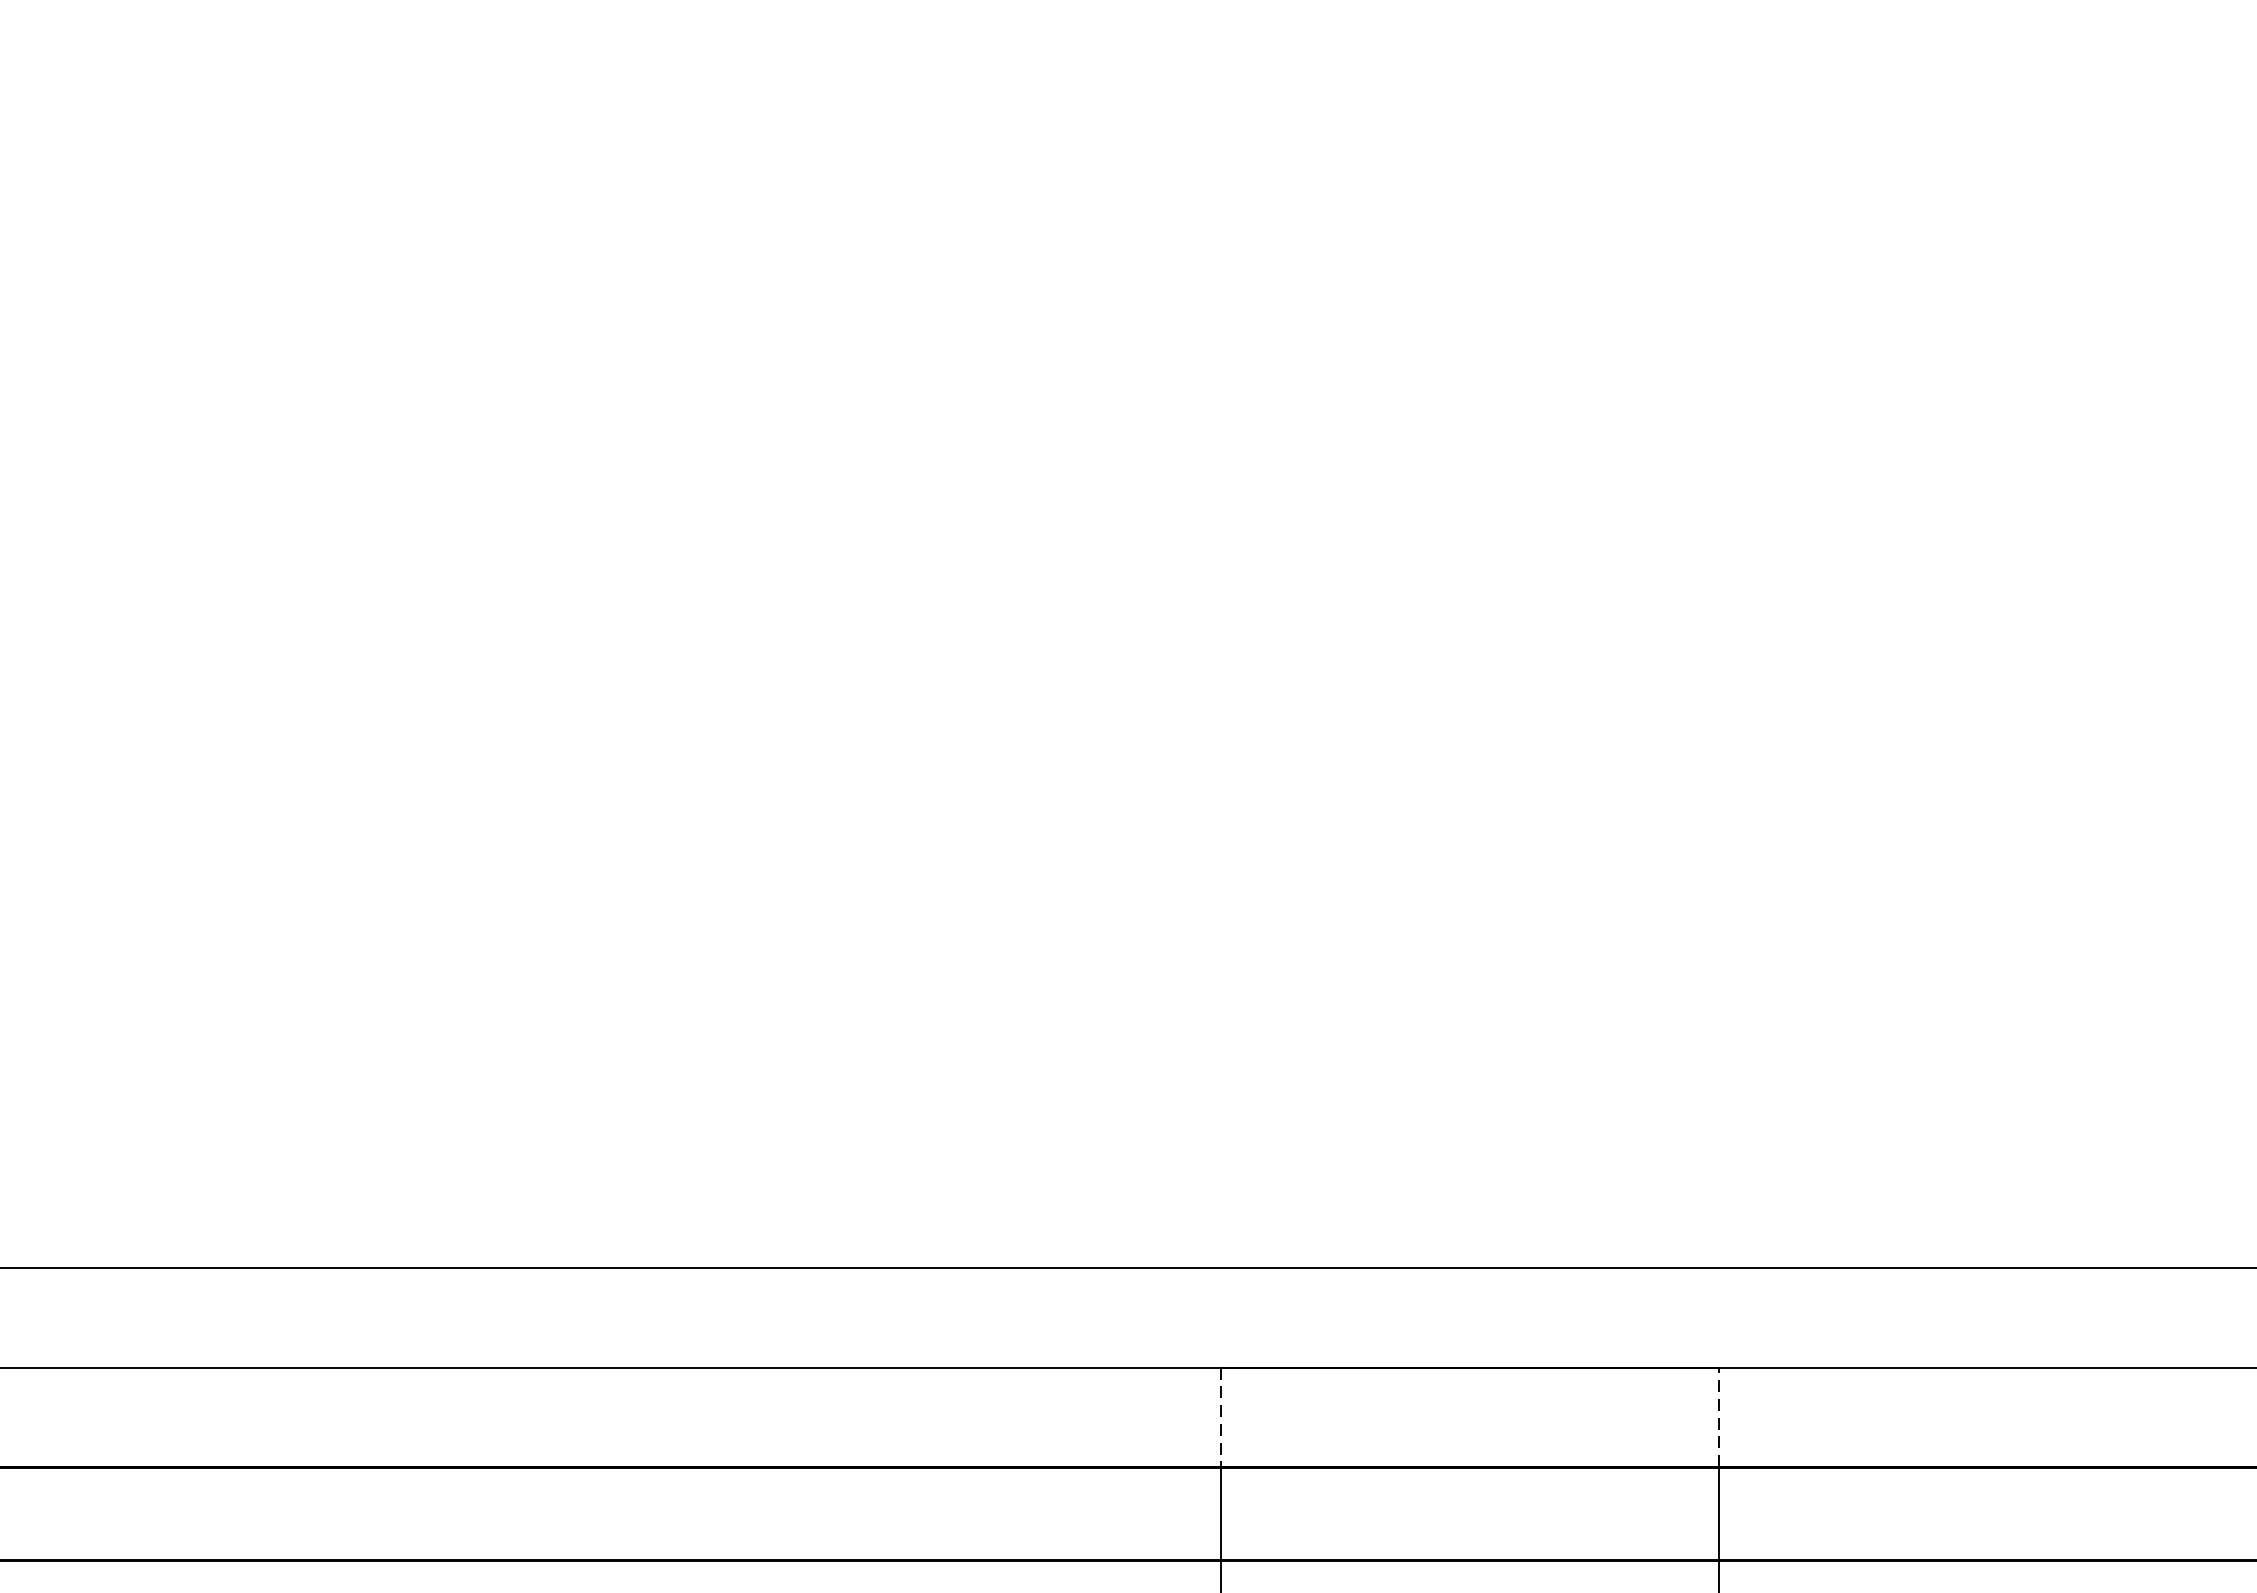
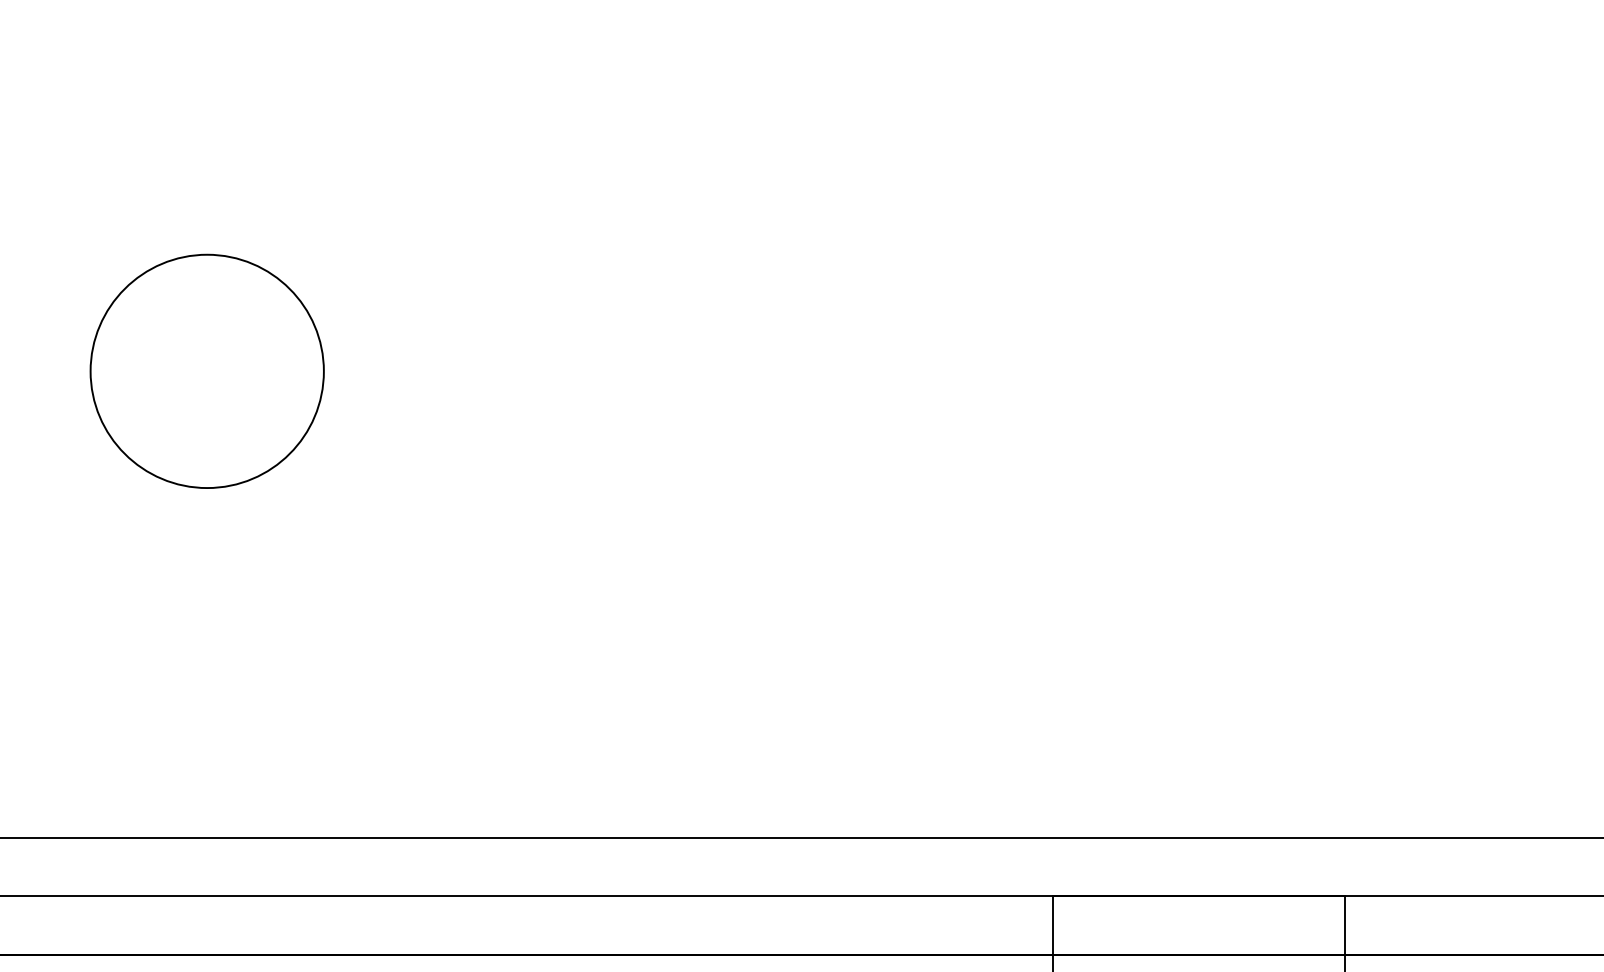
line: (1718, 1415) -> (1344, 924), dashed -> solid
line: (1220, 1417) -> (1052, 925), dashed -> solid

